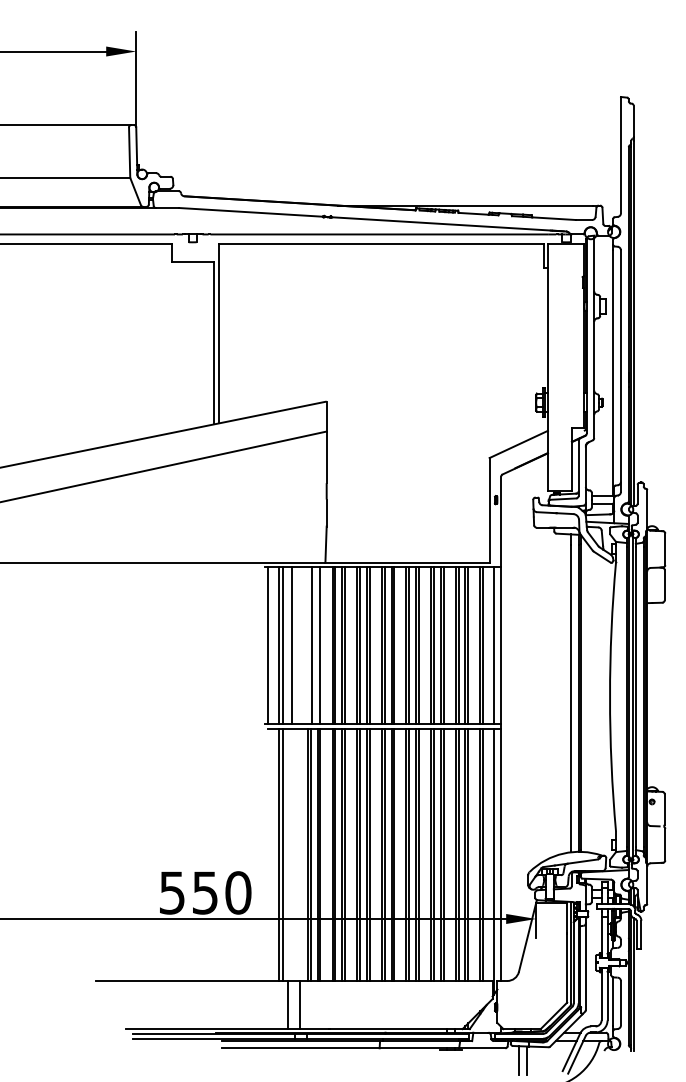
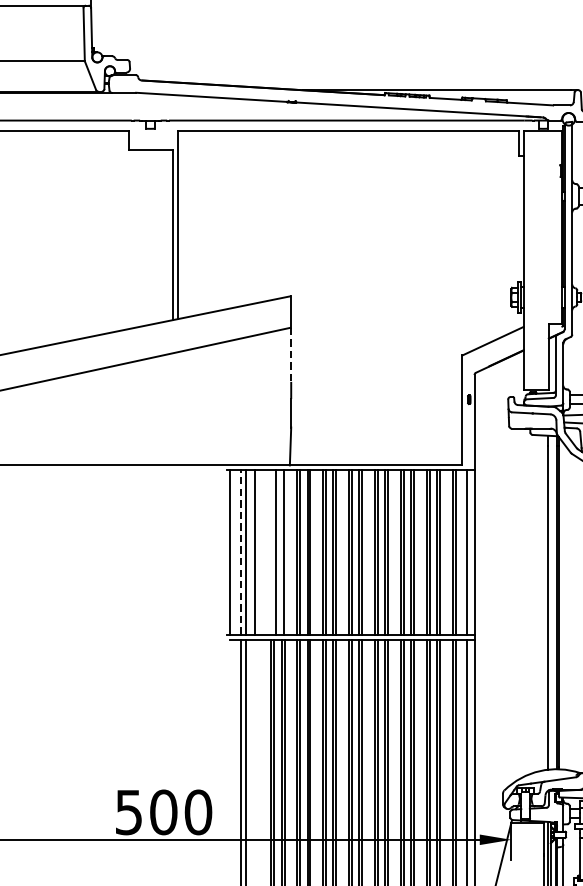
line: (326, 457) -> (291, 354), solid -> dashed
line: (278, 645) -> (240, 552), solid -> dashed
text: (205, 892) -> (163, 811), 550 -> 500

